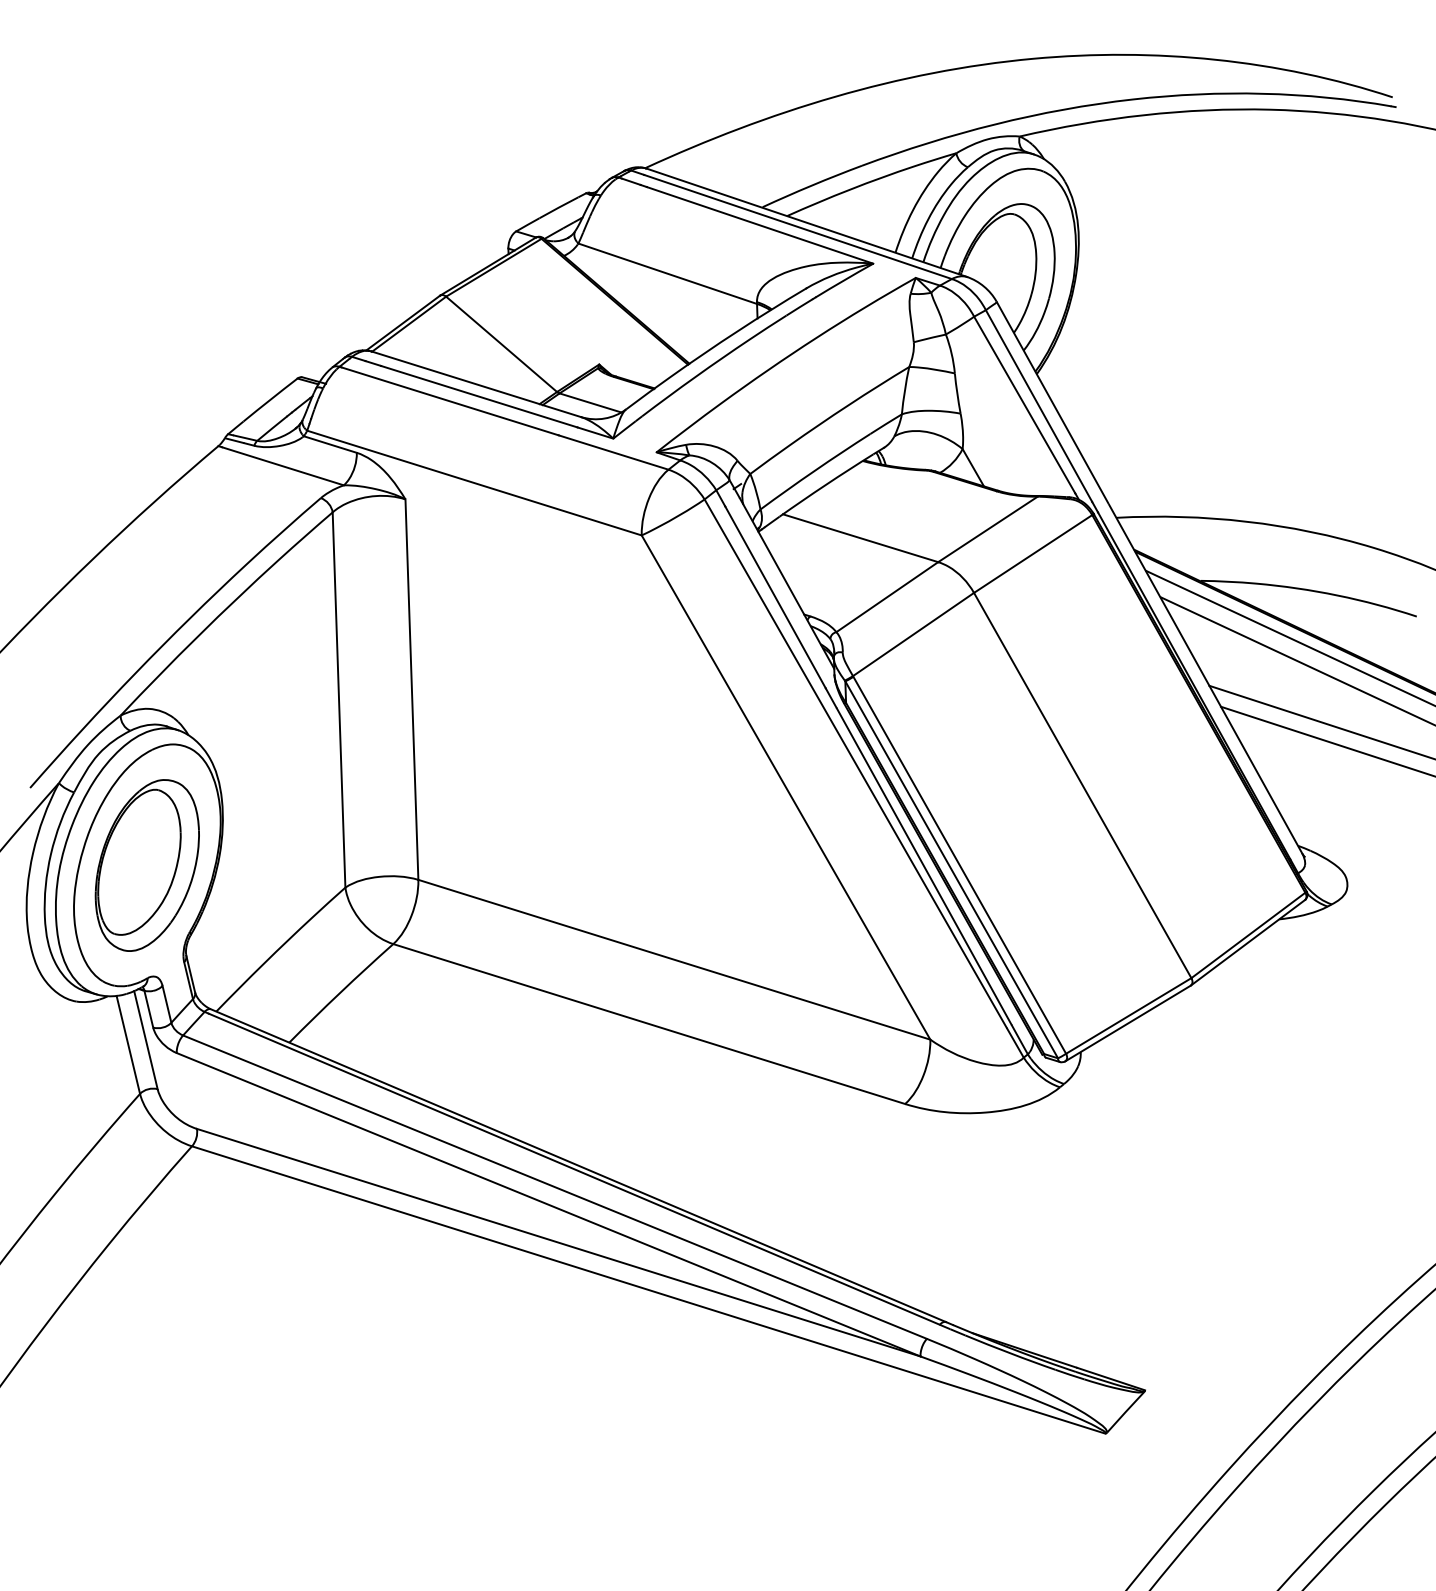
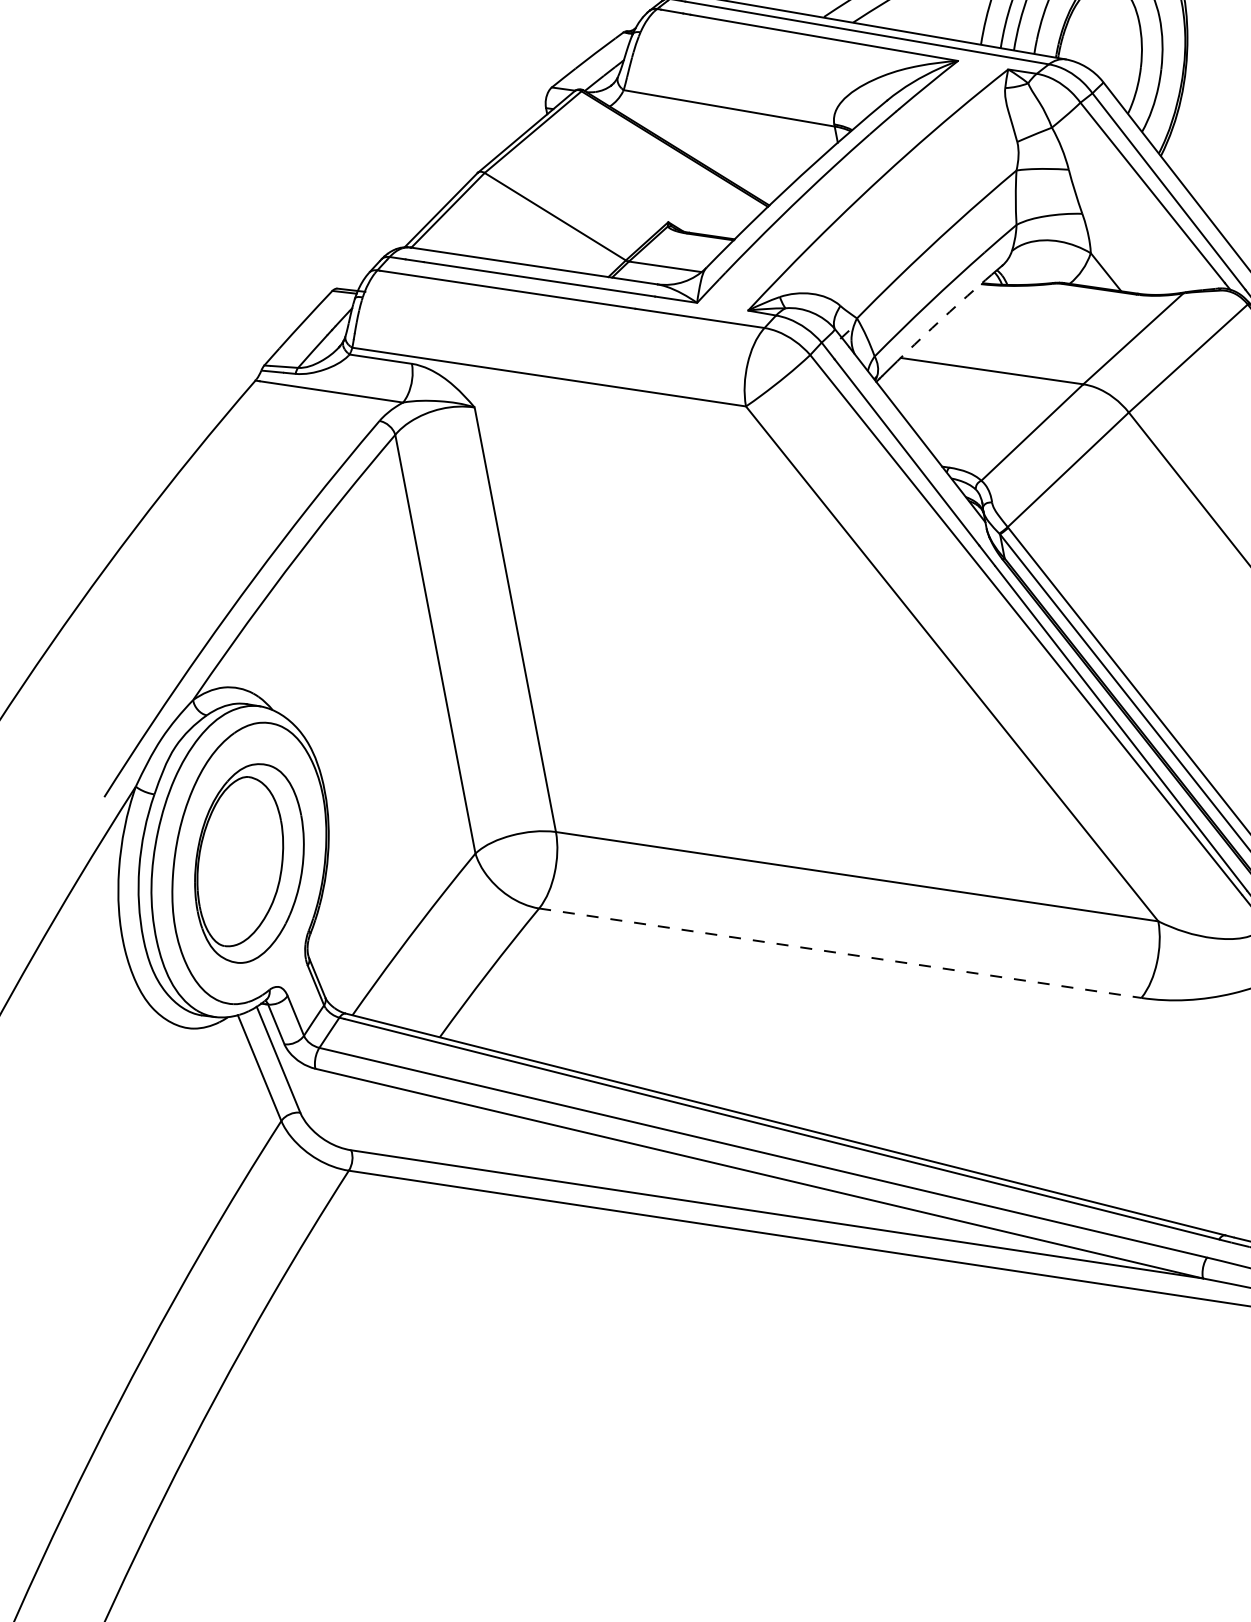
arc: (825, 484) -> (943, 317), solid -> dashed
line: (649, 1024) -> (840, 953), solid -> dashed

